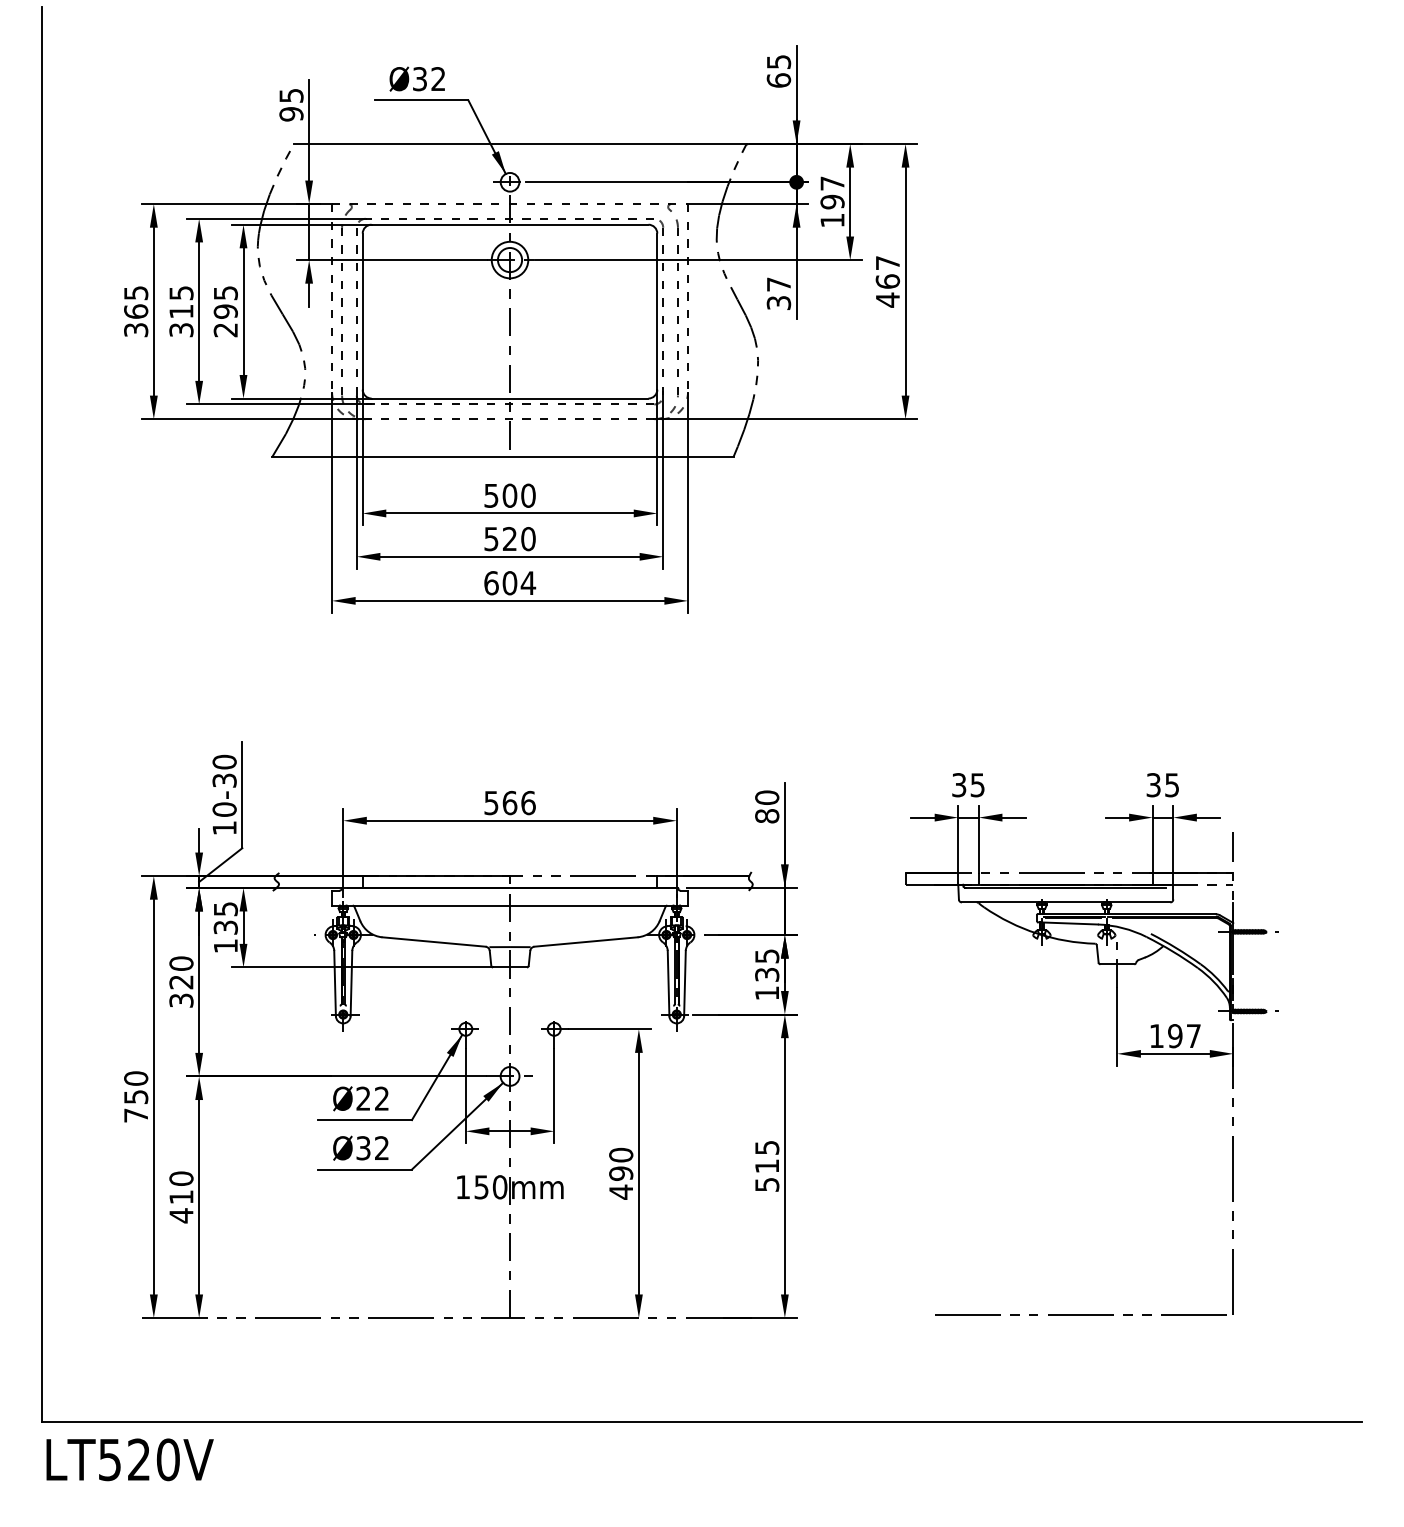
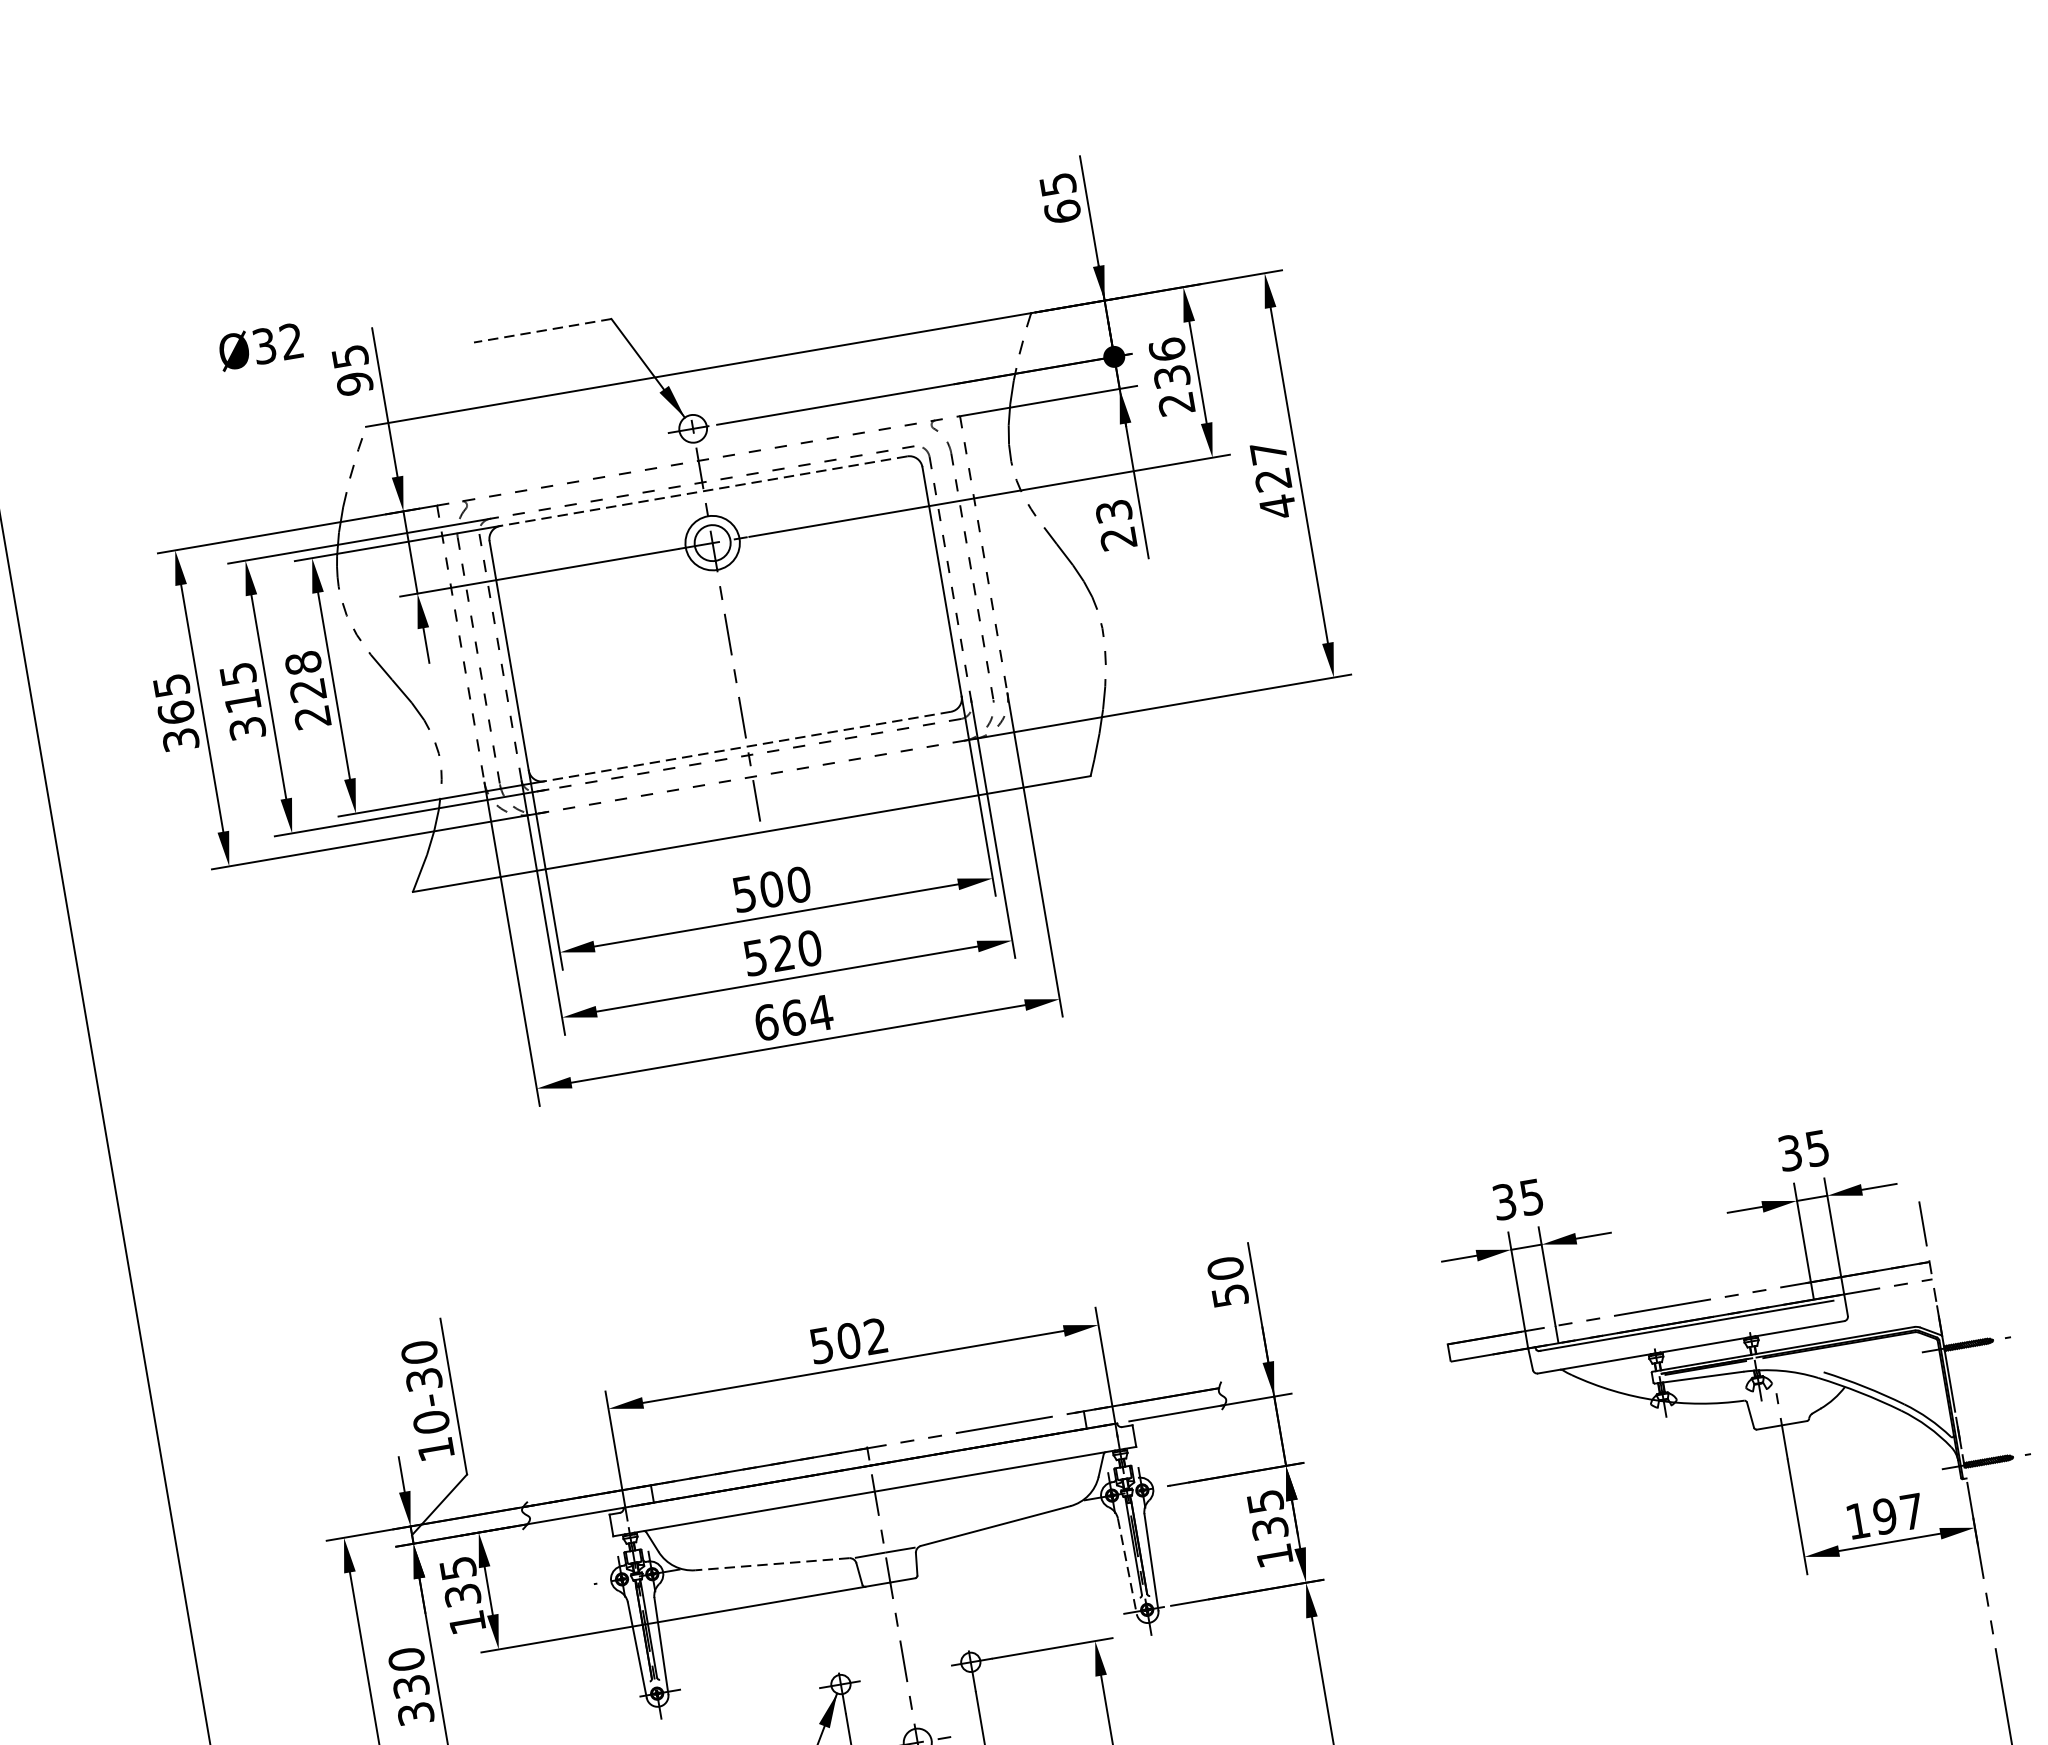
text: (416, 78) -> (259, 346), moved
line: (421, 100) -> (542, 330), solid -> dashed
text: (832, 201) -> (1171, 376), 197 -> 236
line: (509, 224) -> (702, 490), solid -> dashed
text: (887, 281) -> (1272, 479), 467 -> 427
text: (778, 293) -> (1115, 524), 37 -> 23
text: (225, 302) -> (305, 676), 295 -> 228
line: (509, 398) -> (746, 746), solid -> dashed
text: (509, 582) -> (792, 1017), 604 -> 664
text: (518, 802) -> (861, 1338), 566 -> 502
text: (767, 816) -> (1230, 1296), 80 -> 50
line: (434, 942) -> (773, 1564), solid -> dashed
text: (181, 982) -> (411, 1687), 320 -> 330
line: (668, 983) -> (1127, 1566), solid -> dashed

